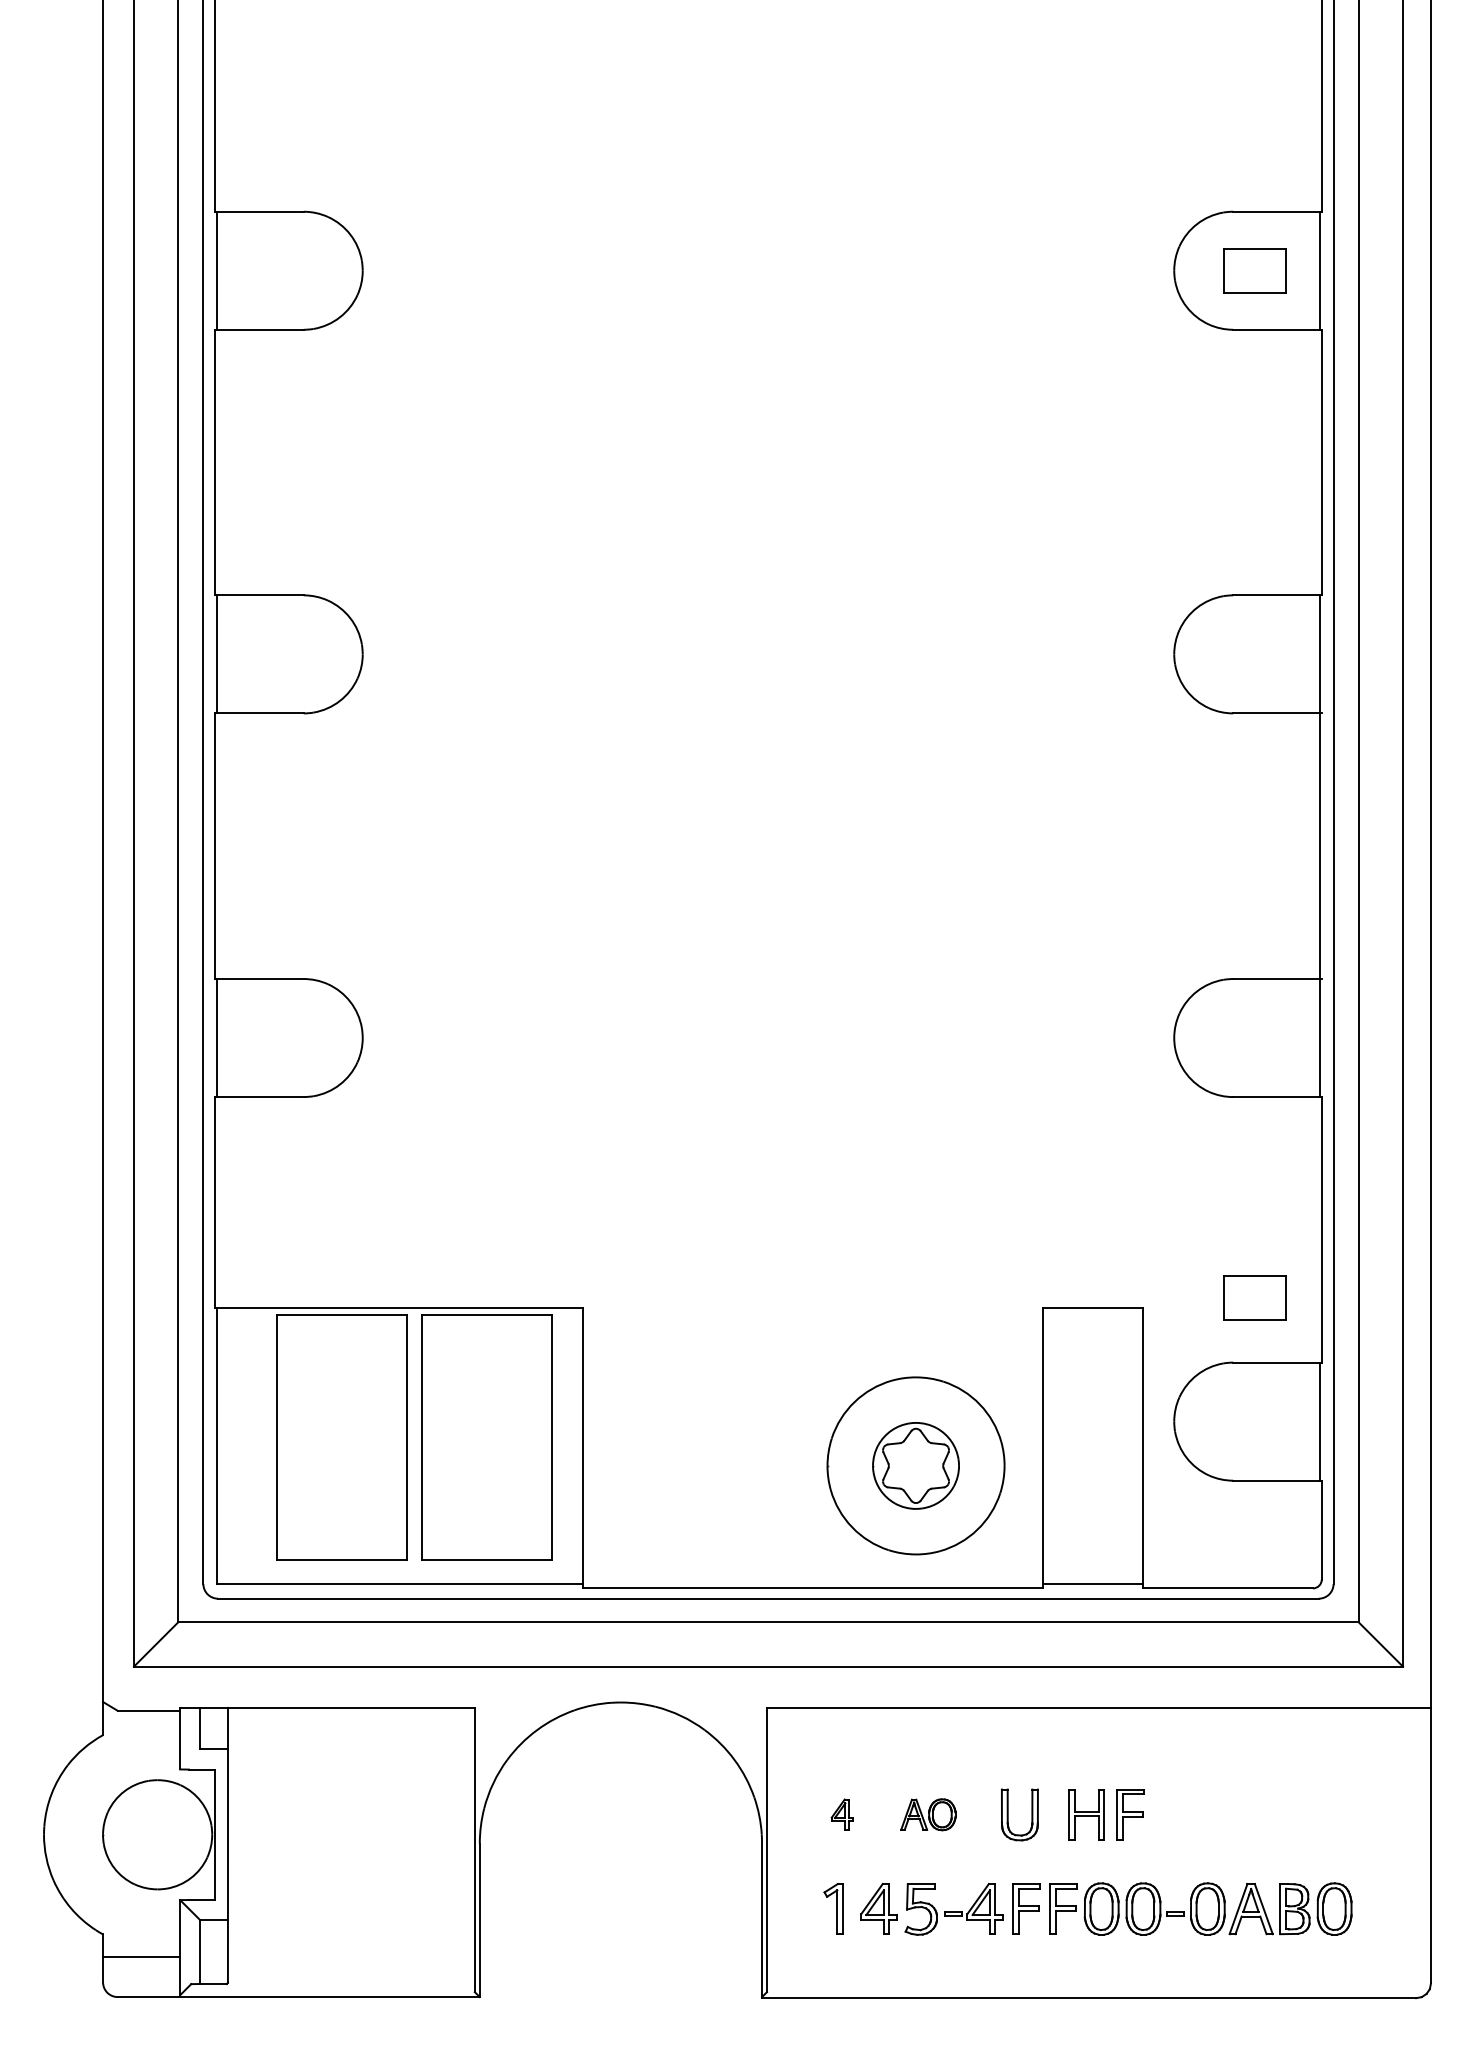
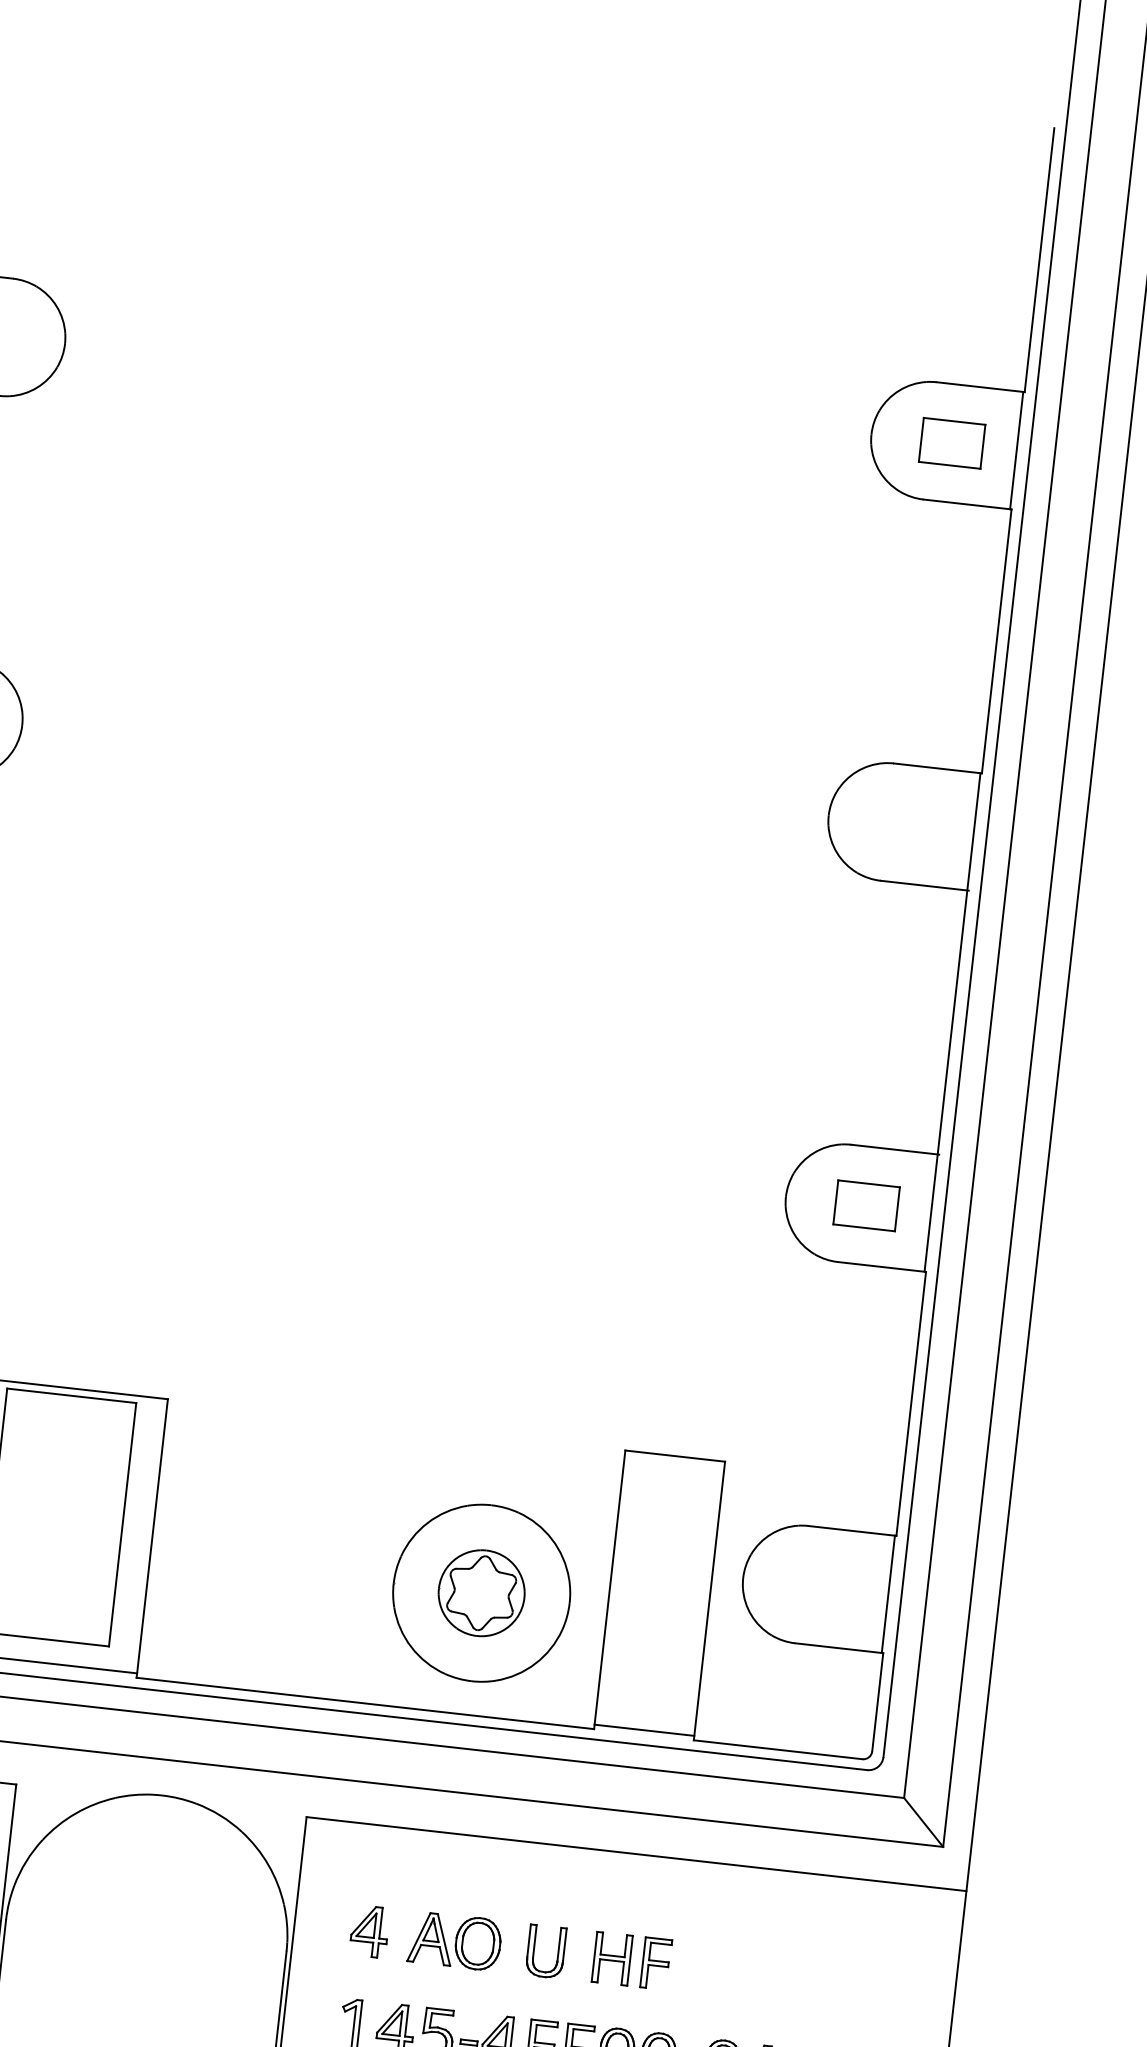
part: (1254, 1297) -> (865, 1205), moved
part: (842, 1814) -> (369, 1931), size x1.67
part: (928, 1814) -> (455, 1941), size x1.67

